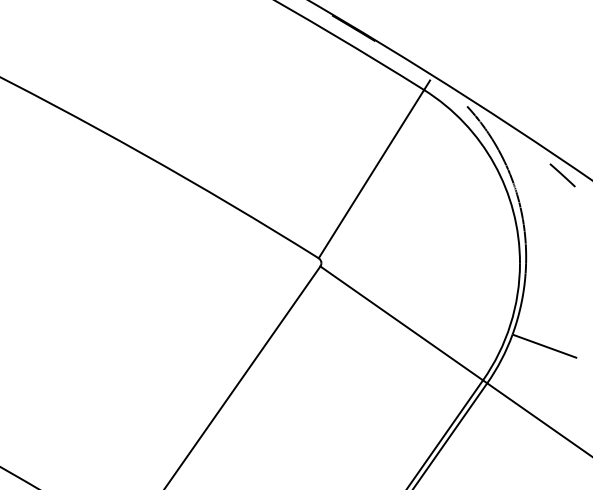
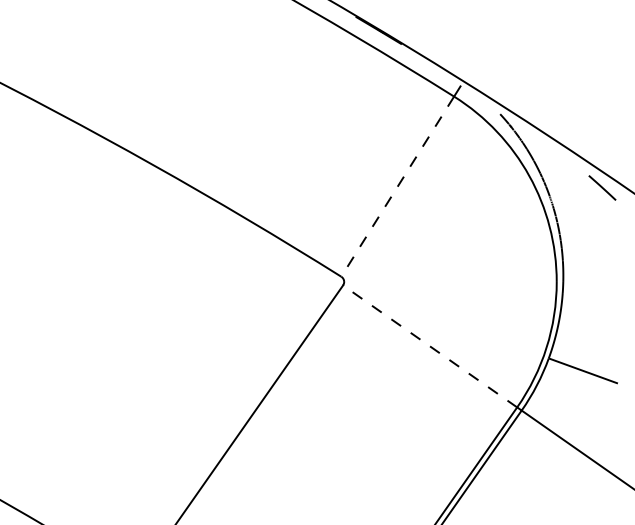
line: (371, 174) -> (397, 187), solid -> dashed
line: (401, 323) -> (429, 346), solid -> dashed

